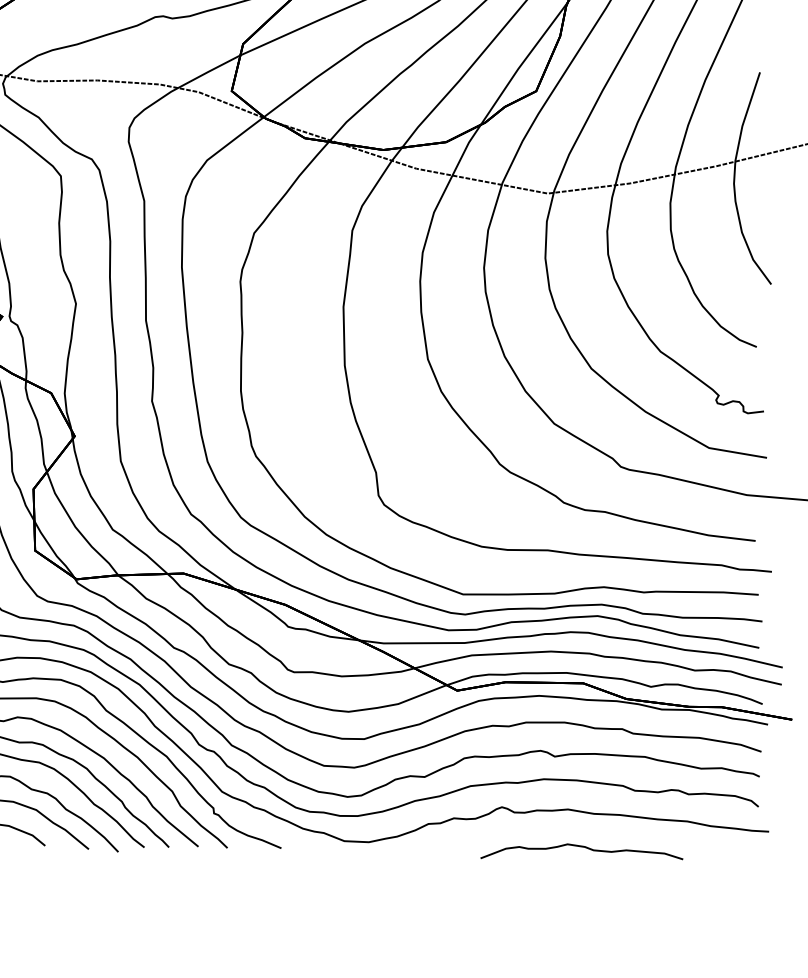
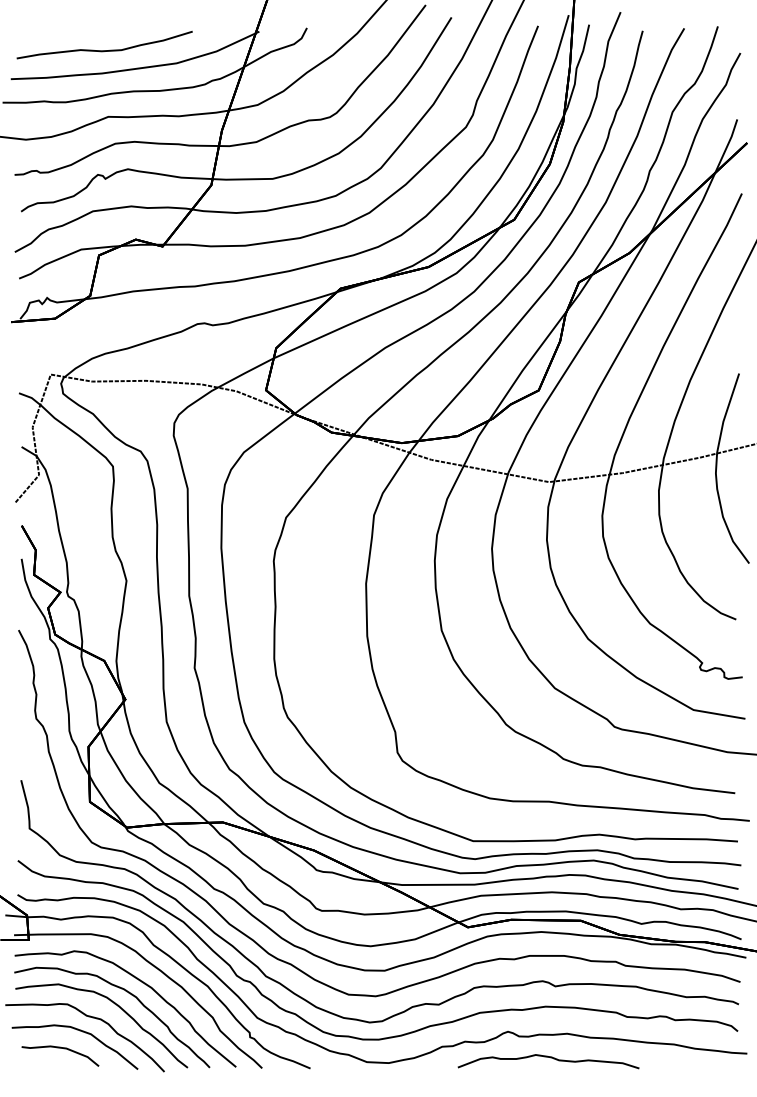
curve: (583, 848) -> (550, 1058), moved

